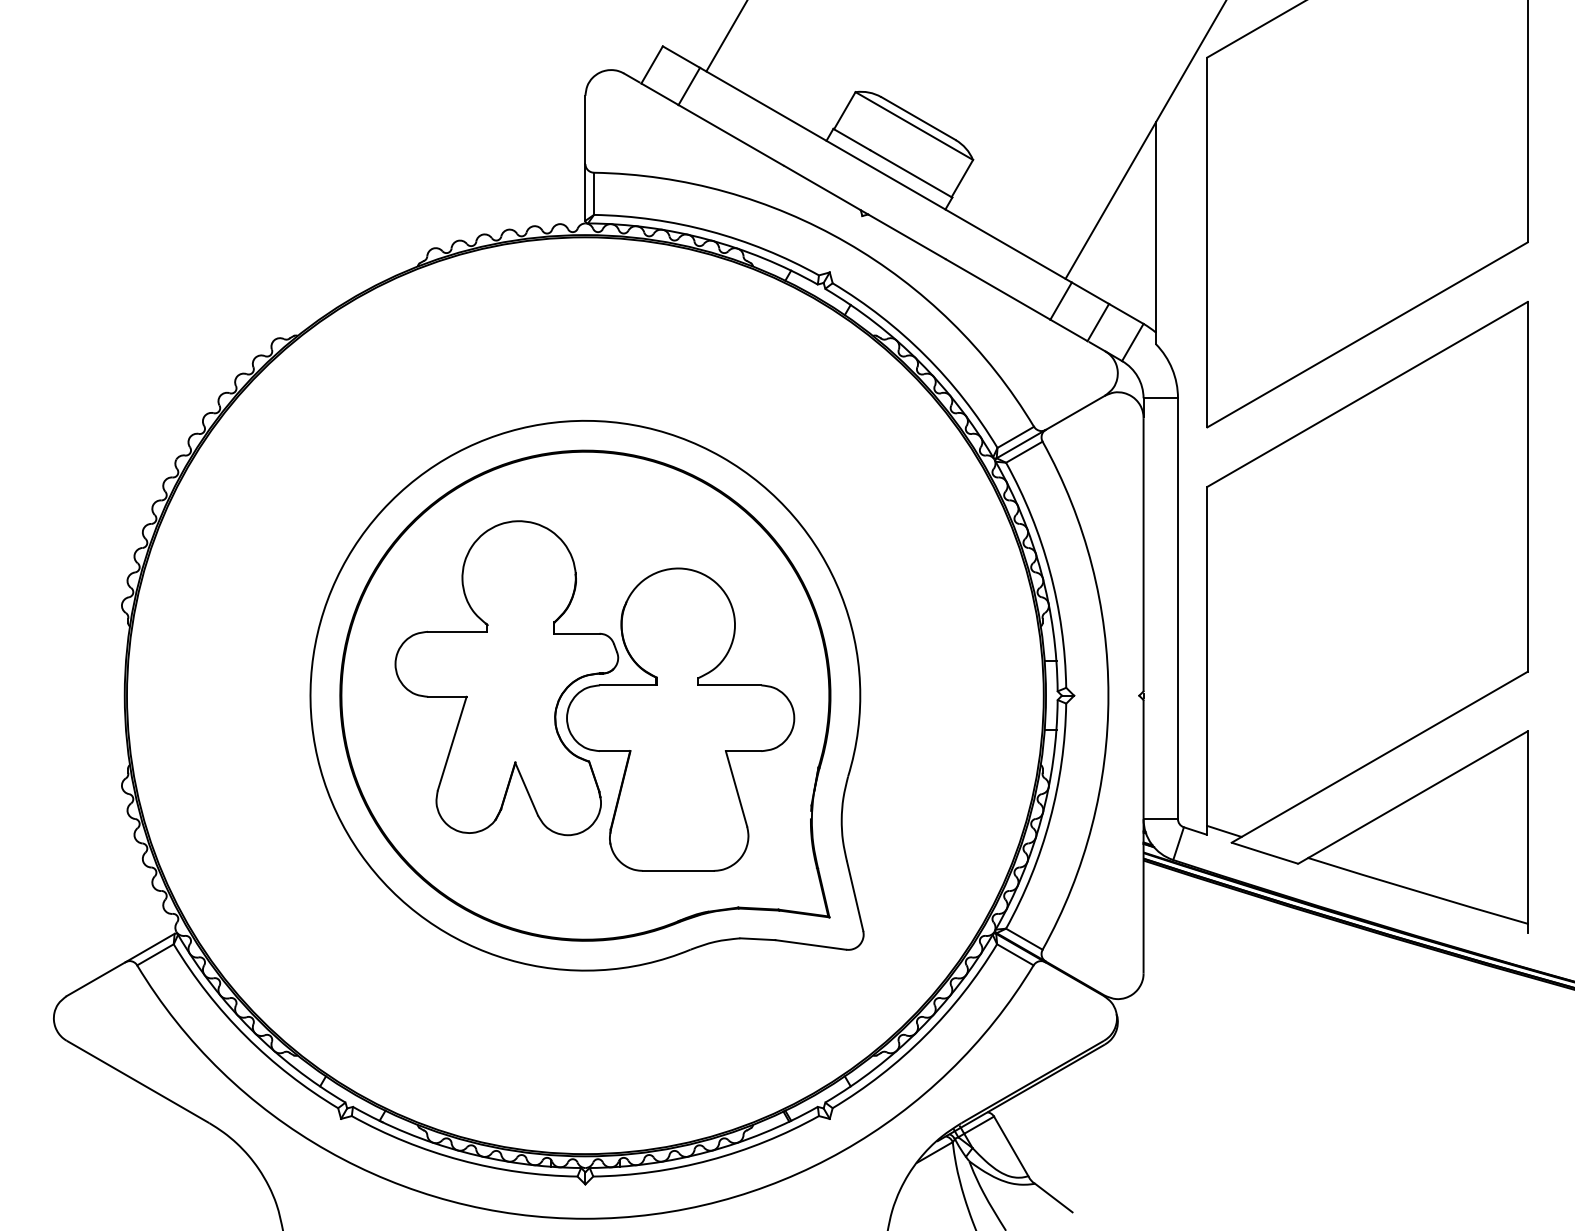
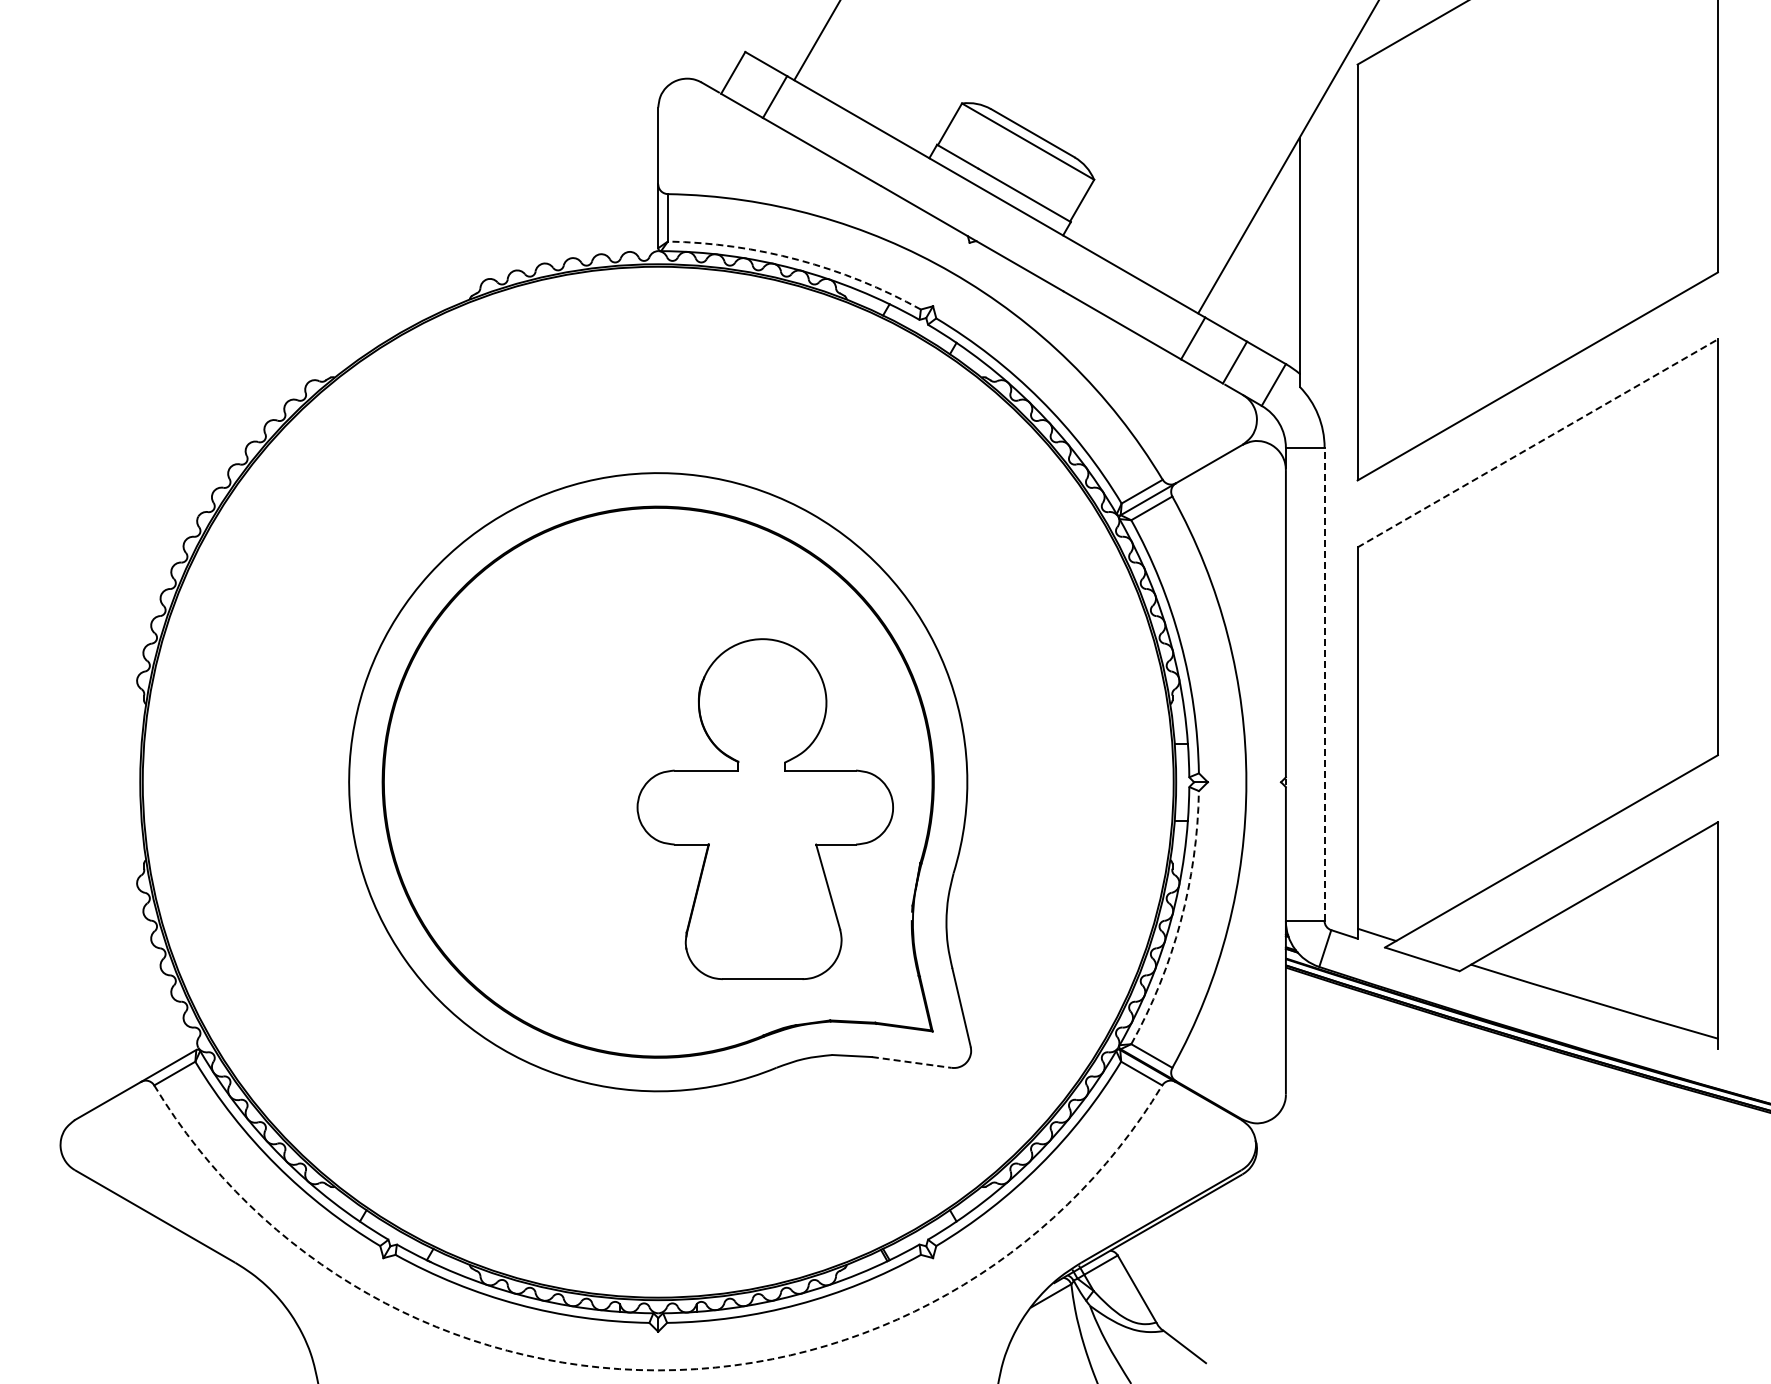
arc: (710, 231) -> (798, 260), solid -> dashed
line: (1368, 394) -> (1538, 443), solid -> dashed
line: (1177, 608) -> (1324, 684), solid -> dashed
part: (506, 678) -> (569, 762), removed
arc: (1049, 819) -> (1180, 921), solid -> dashed
line: (811, 944) -> (912, 1062), solid -> dashed
arc: (585, 1218) -> (658, 1370), solid -> dashed

